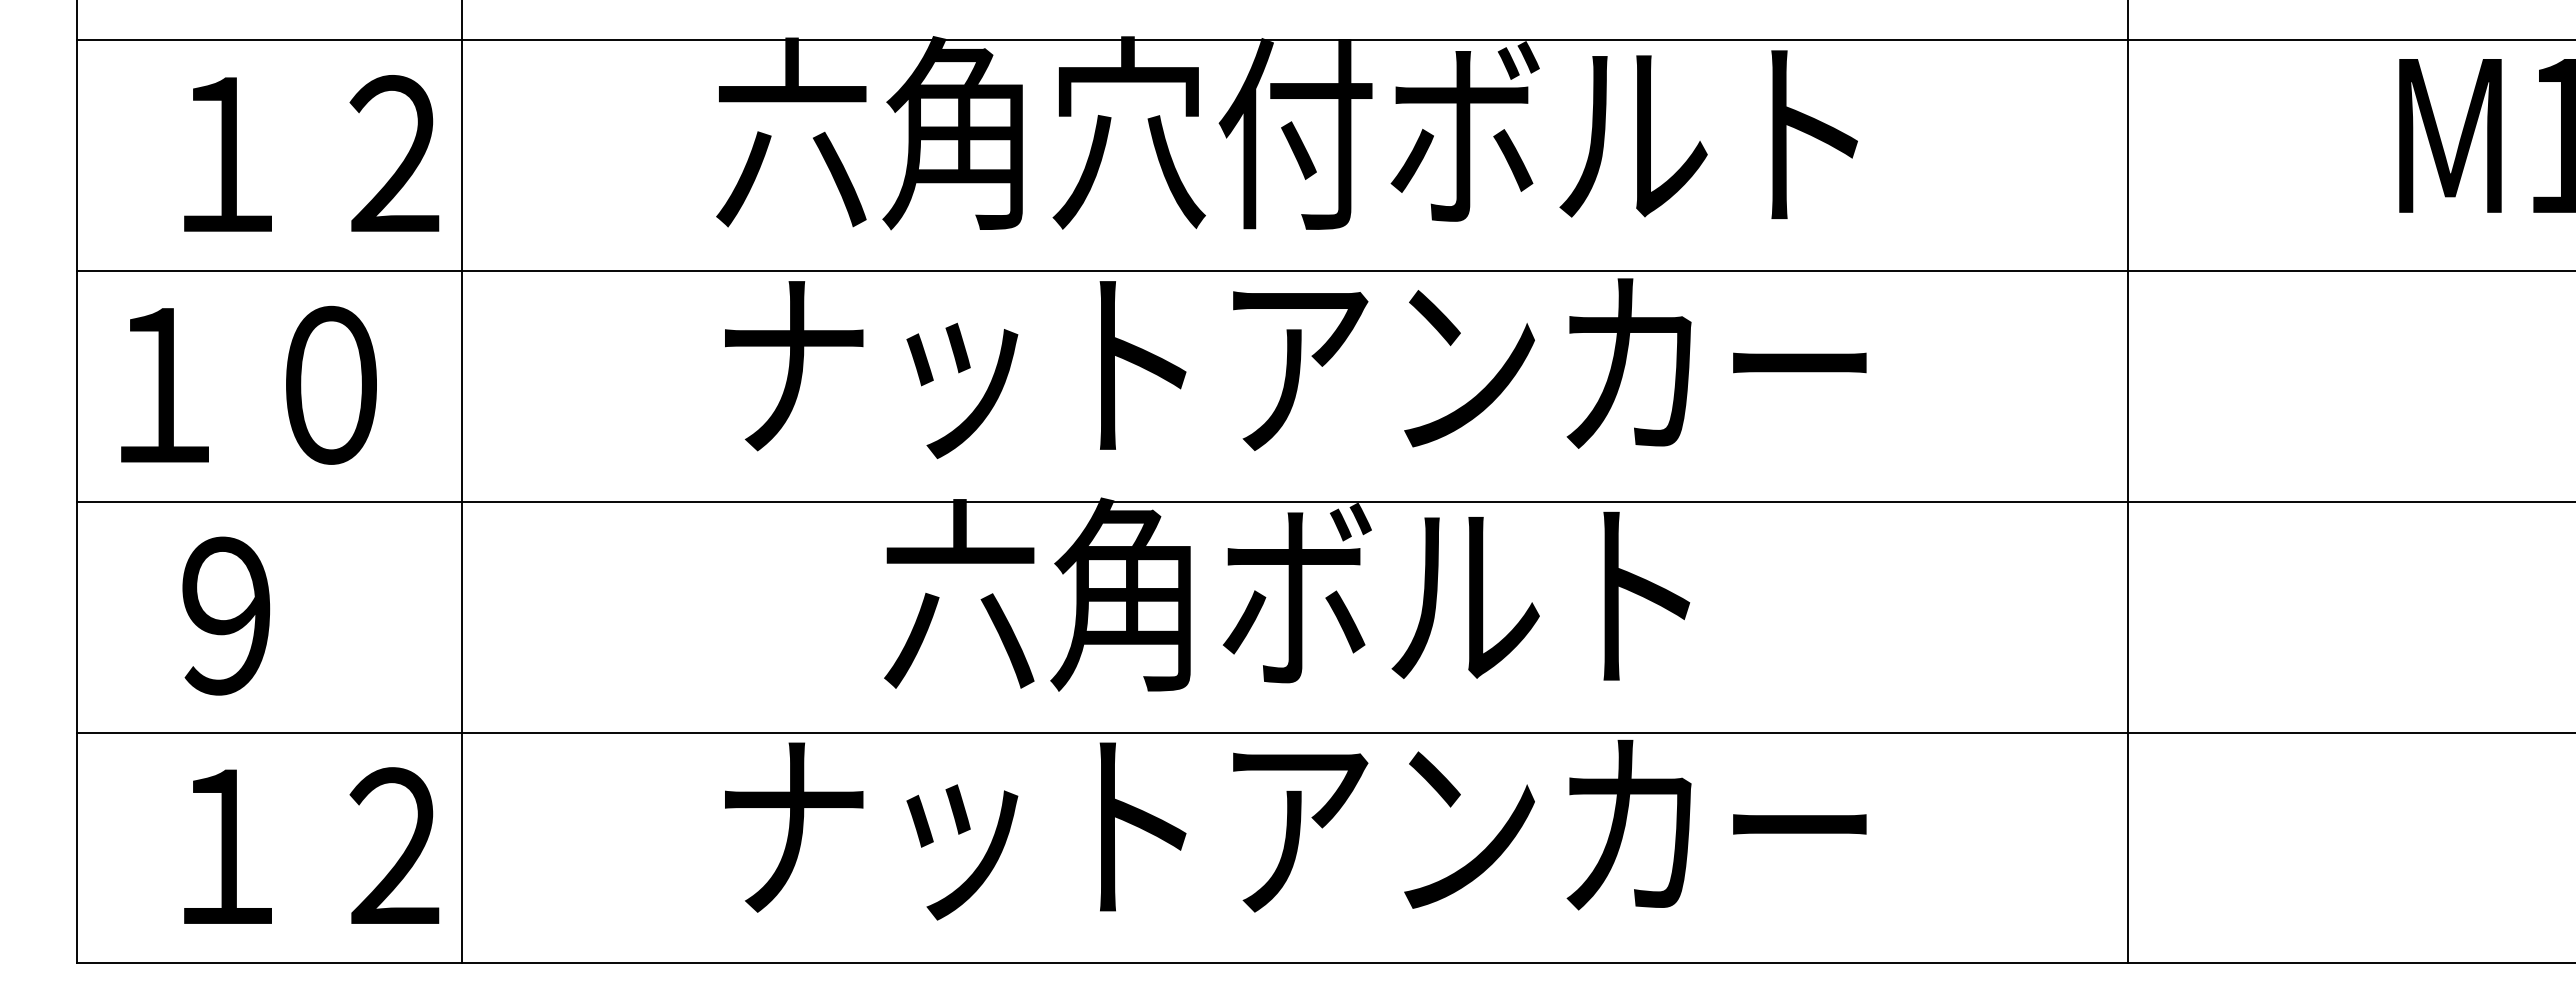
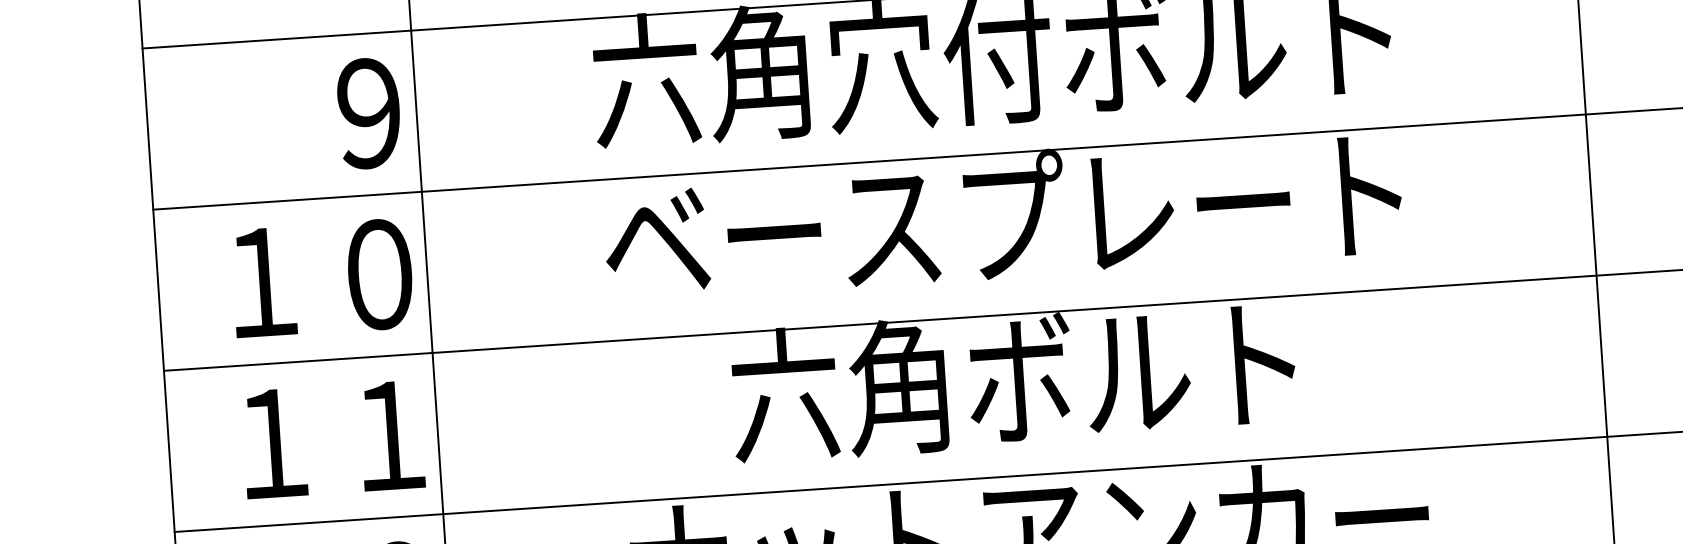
text: (311, 154) -> (311, 117), １２ -> ９
text: (1291, 364) -> (1005, 218), ナットアンカー -> ベースプレート
text: (248, 384) -> (322, 277), moved
text: (310, 615) -> (332, 439), ９ -> １１

